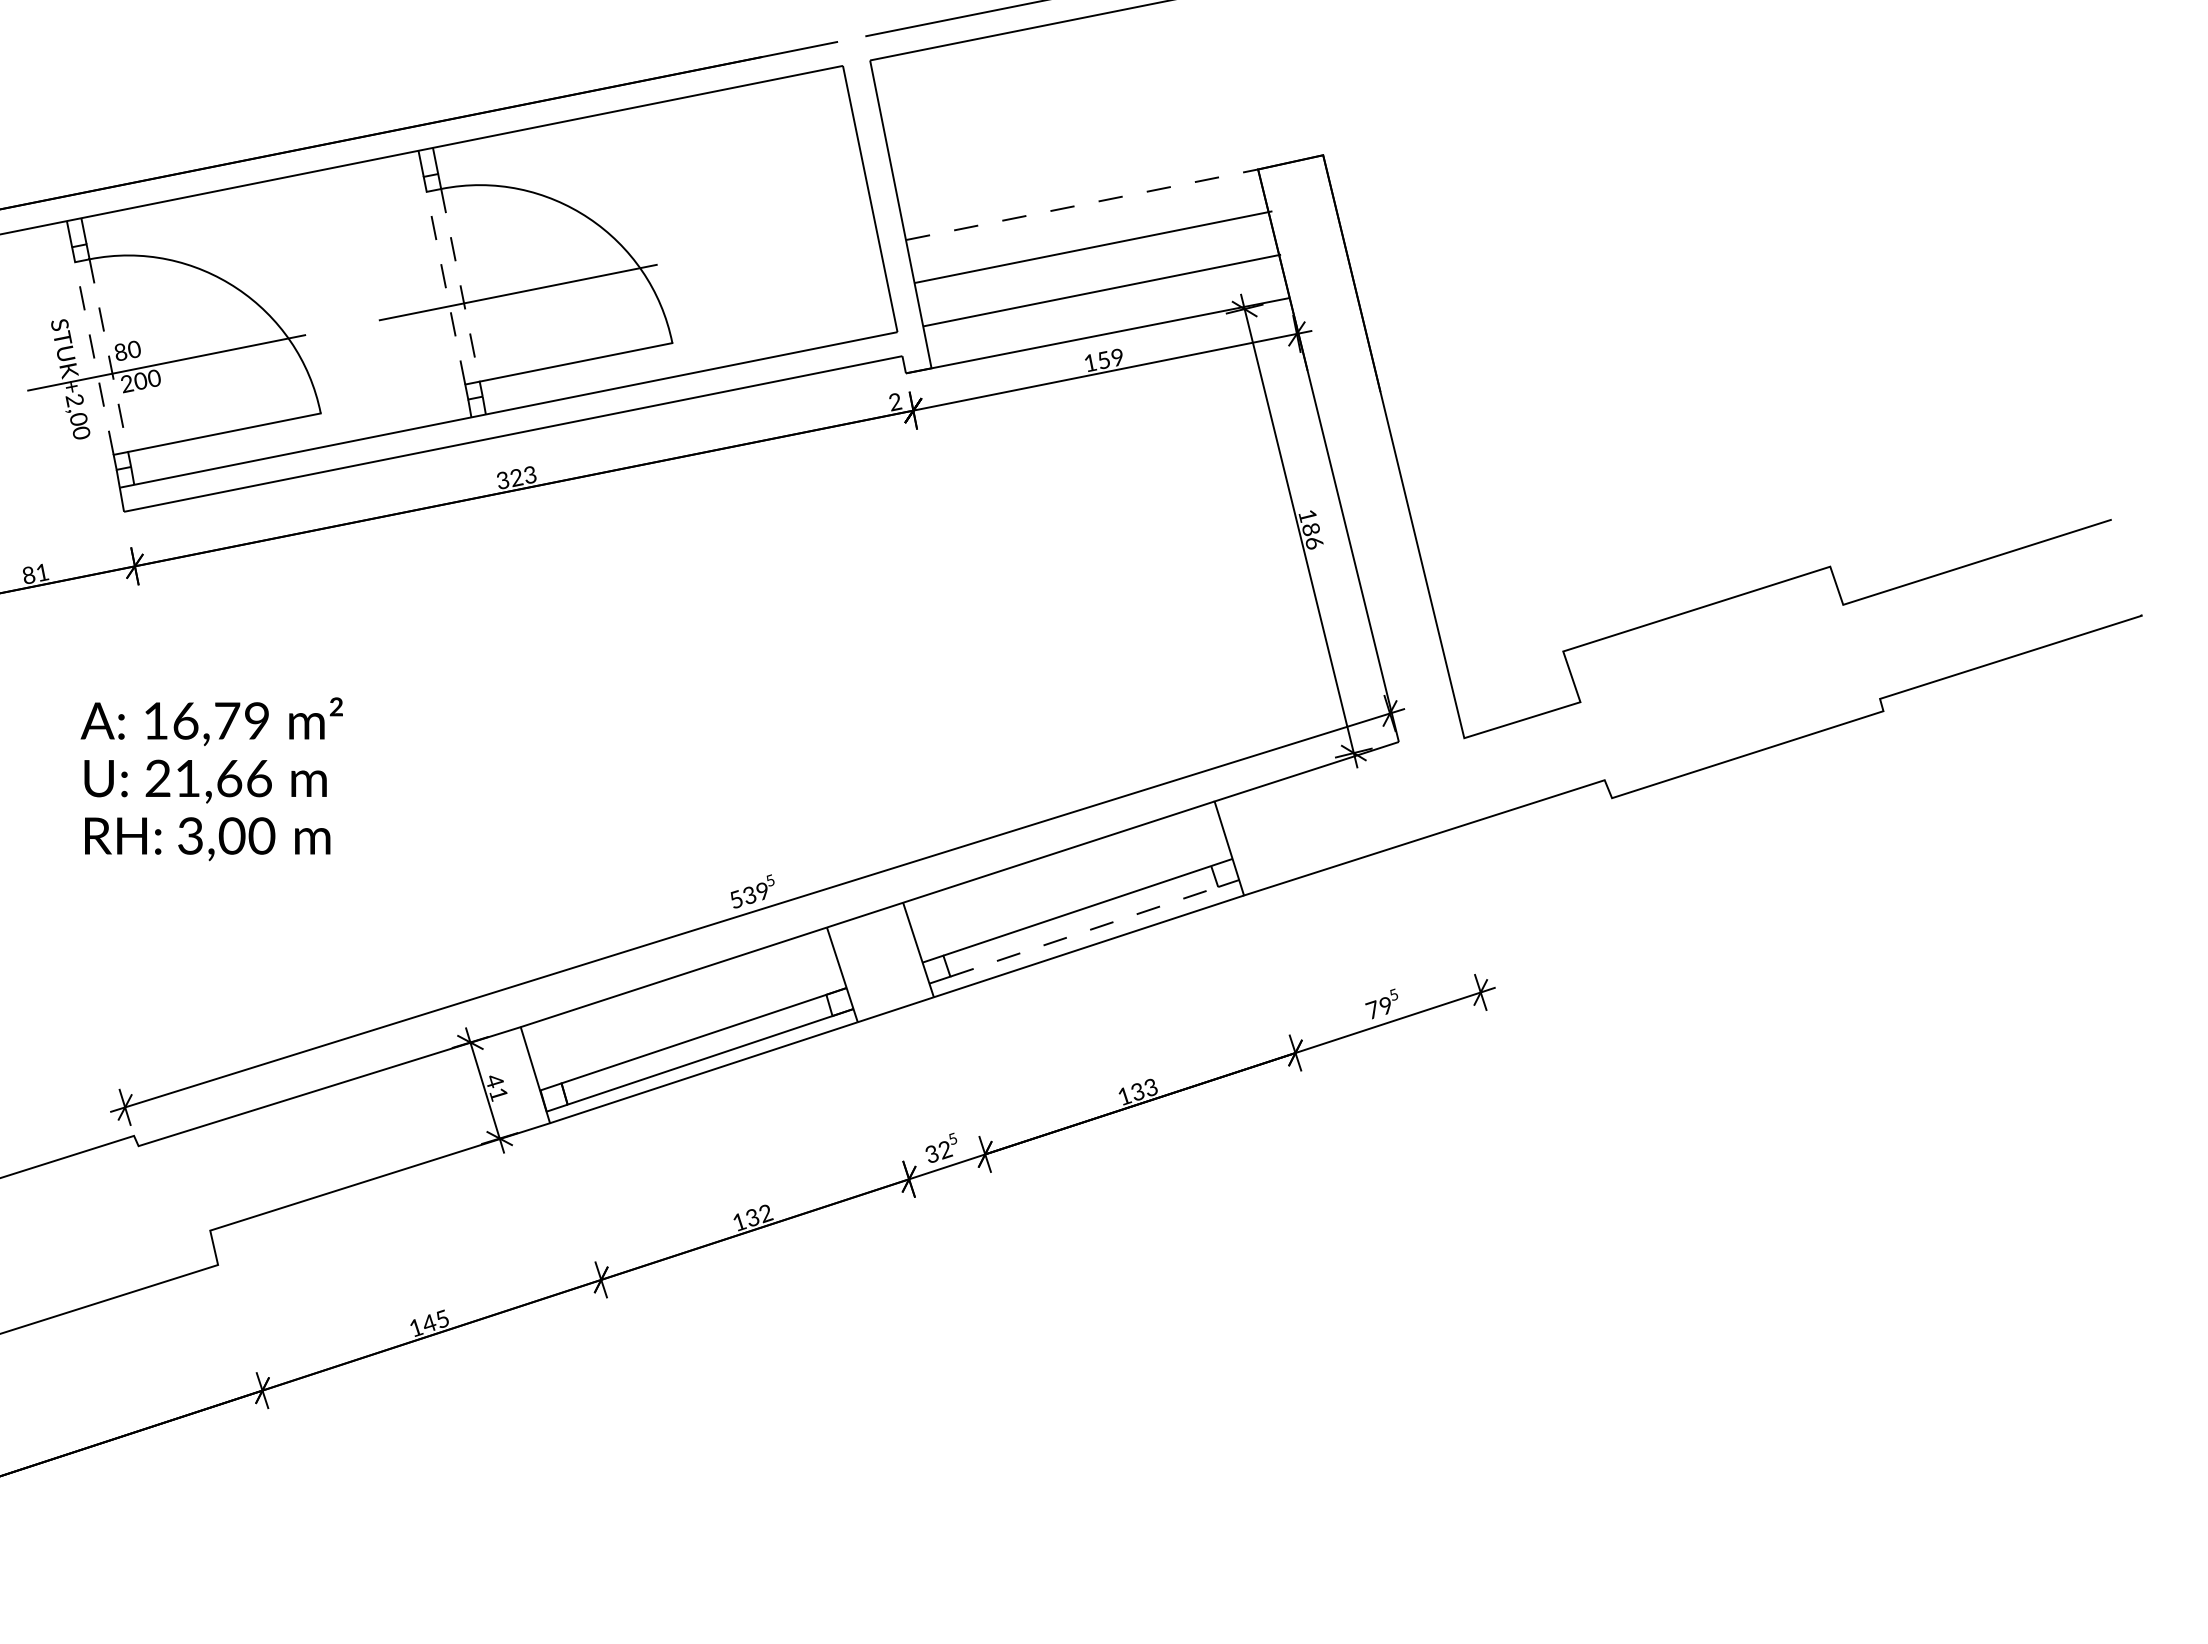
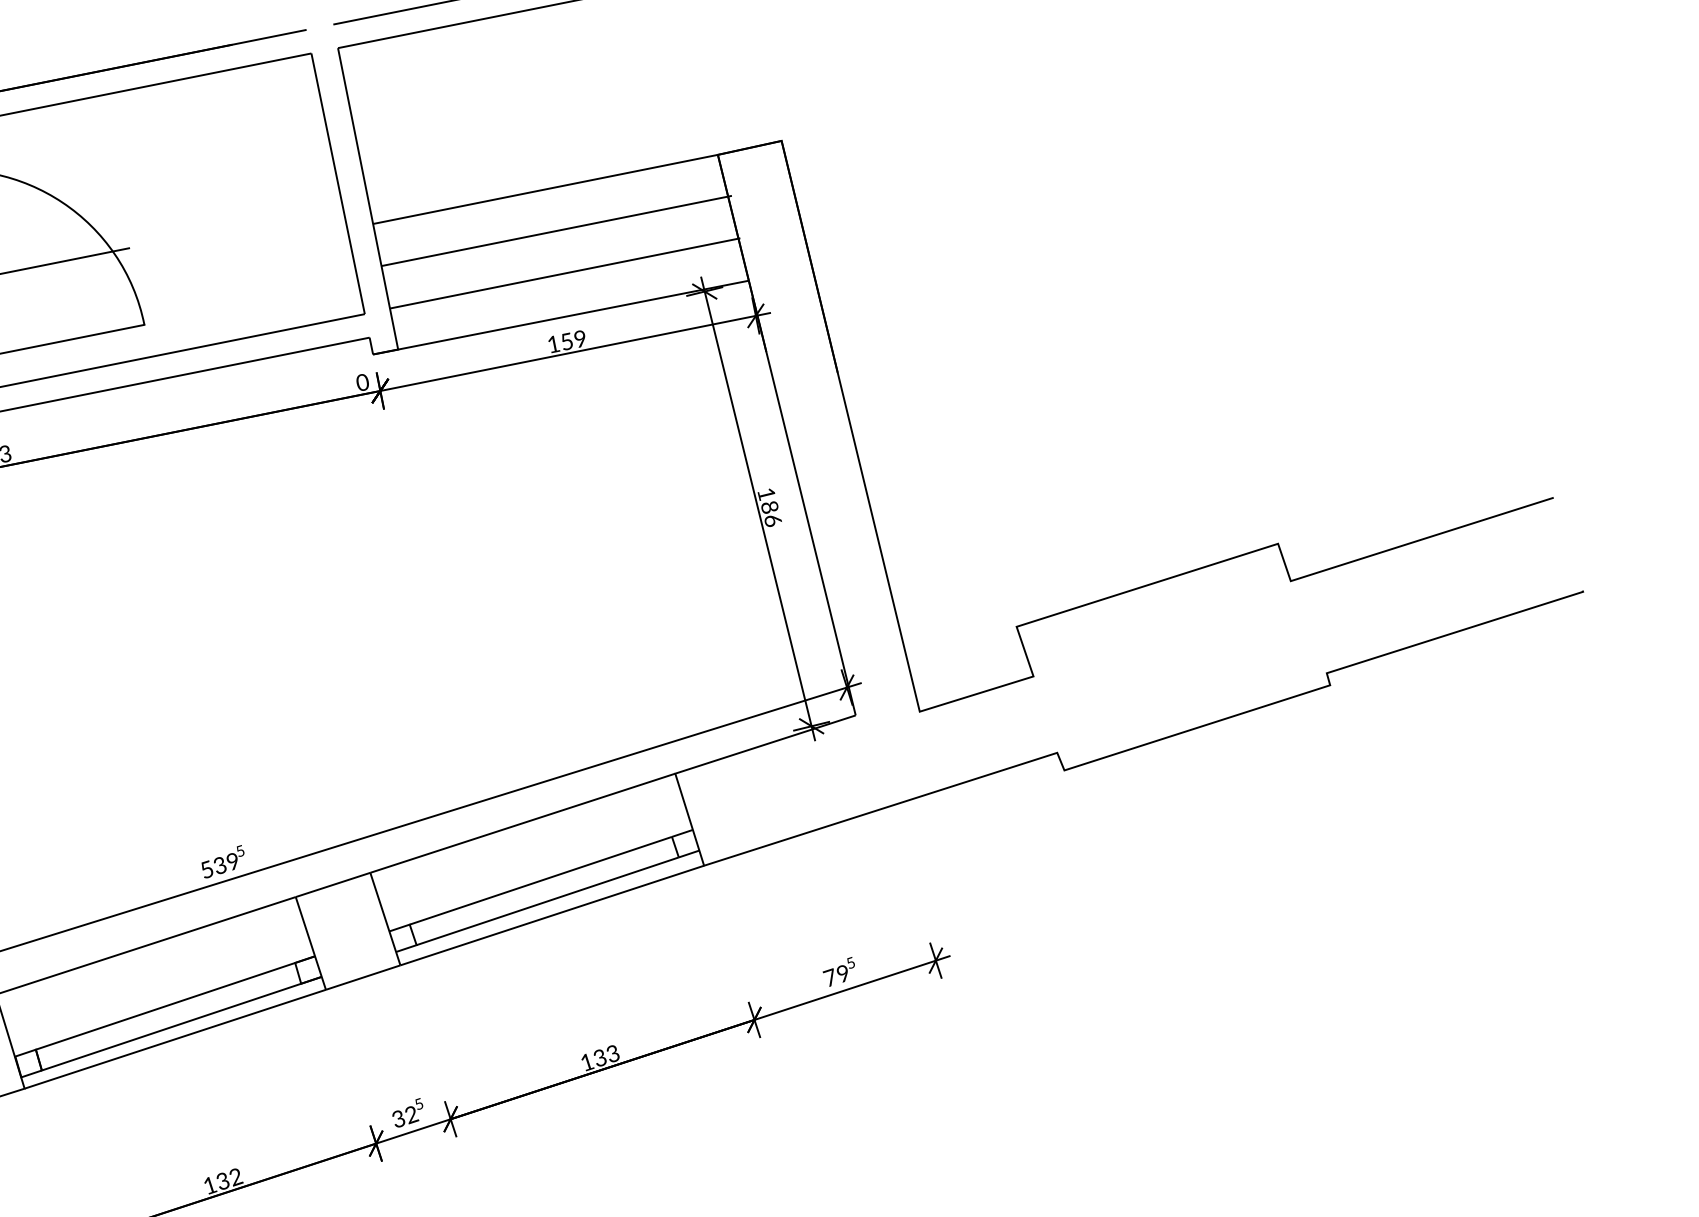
line: (1082, 204) -> (545, 189), dashed -> solid
text: (895, 402) -> (362, 383), 2 -> 0
line: (1084, 931) -> (547, 900), dashed -> solid

